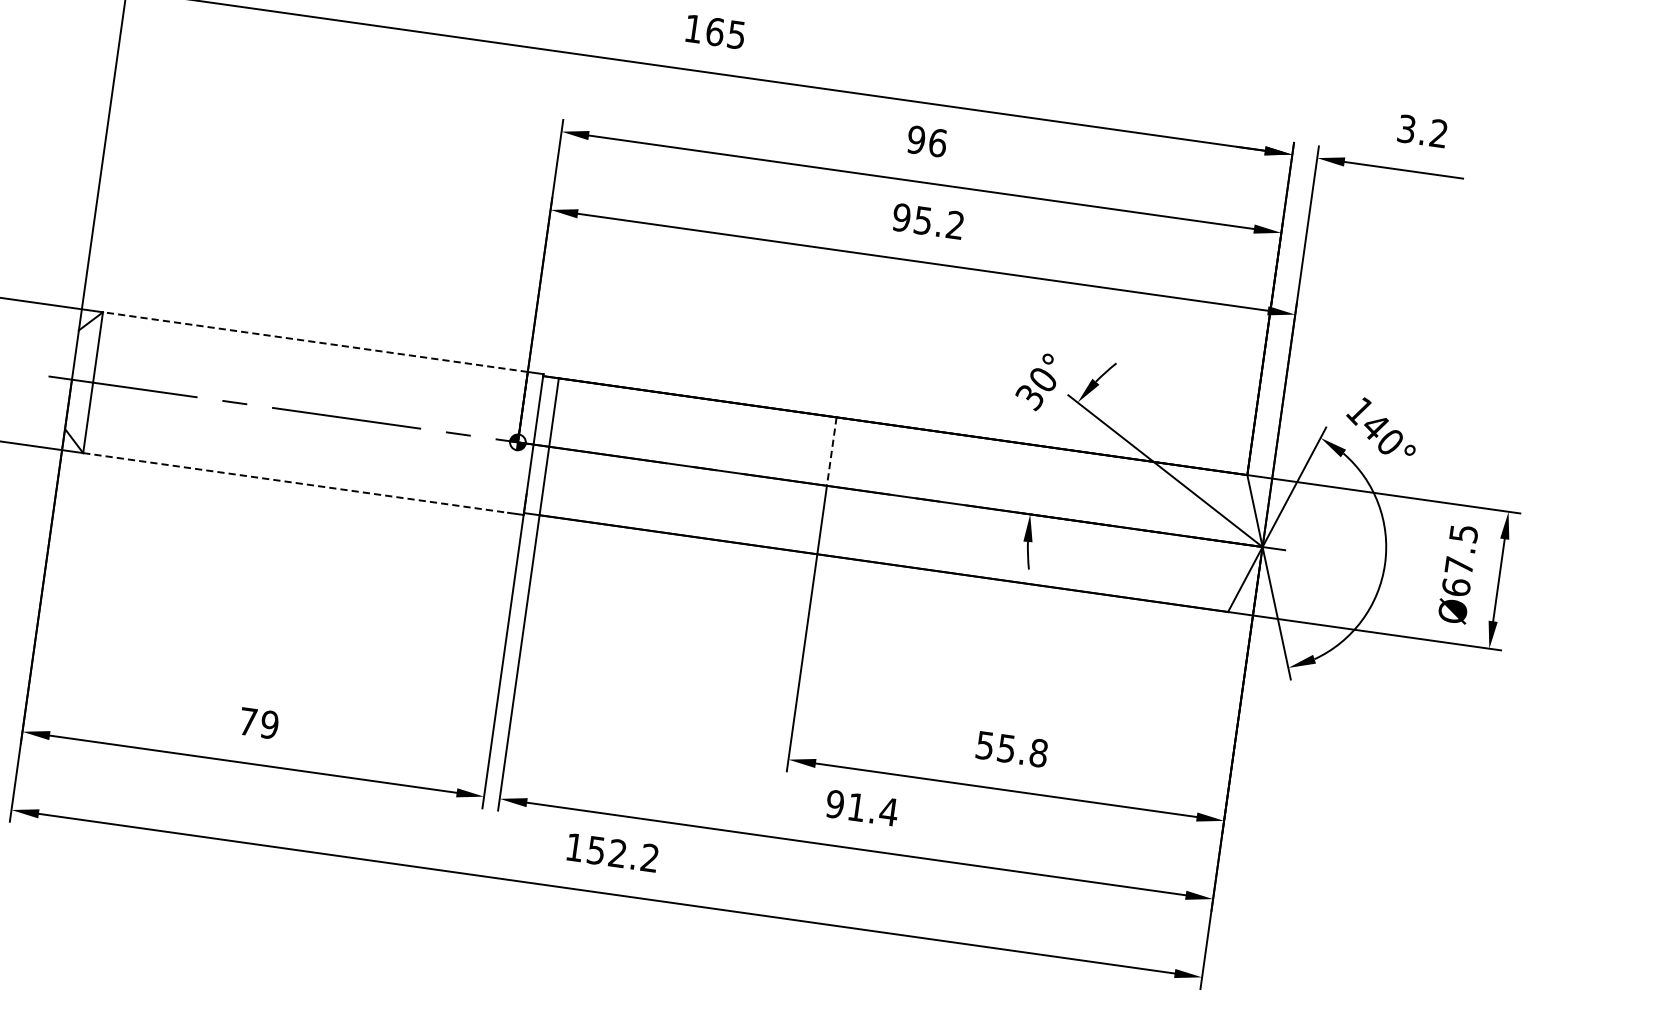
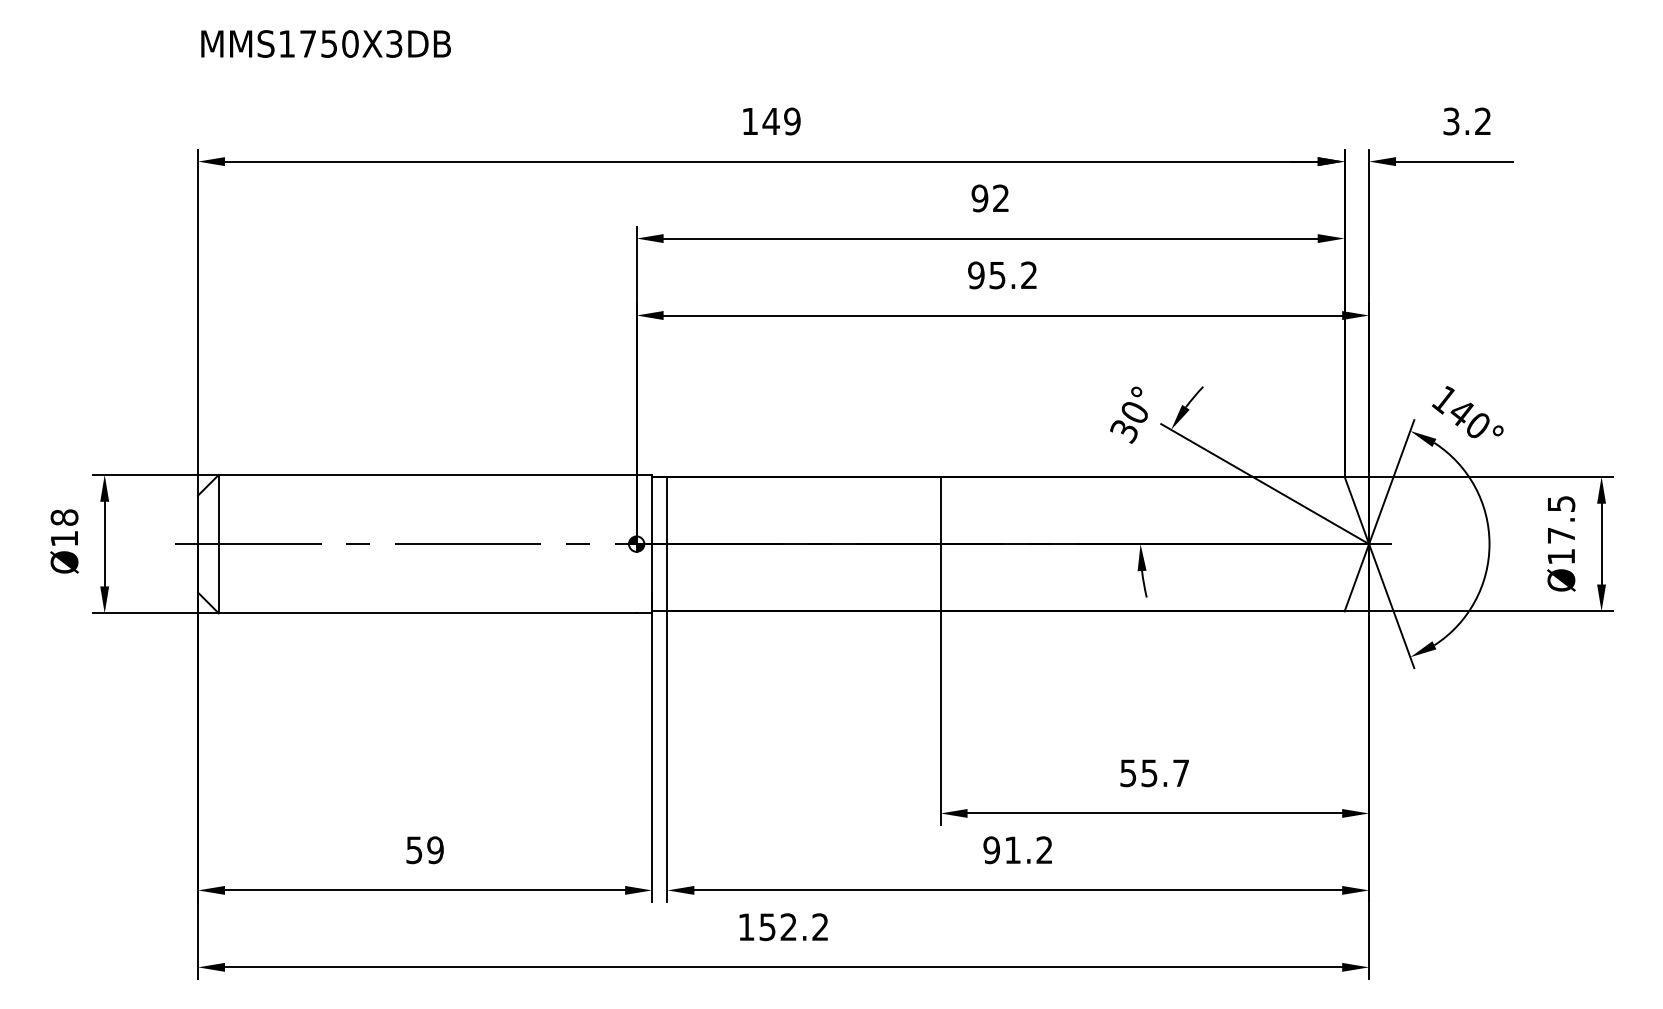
text: (725, 33) -> (781, 121), 165 -> 149
text: (938, 143) -> (1001, 198), 96 -> 92
line: (315, 341) -> (427, 474), dashed -> solid
line: (831, 451) -> (940, 510), dashed -> solid
line: (295, 483) -> (427, 613), dashed -> solid
text: (1456, 587) -> (1561, 556), Ø67.5 -> Ø17.5
text: (248, 722) -> (414, 850), 79 -> 59
text: (1039, 753) -> (1181, 773), 55.8 -> 55.7
text: (888, 811) -> (1044, 849), 91.4 -> 91.2

